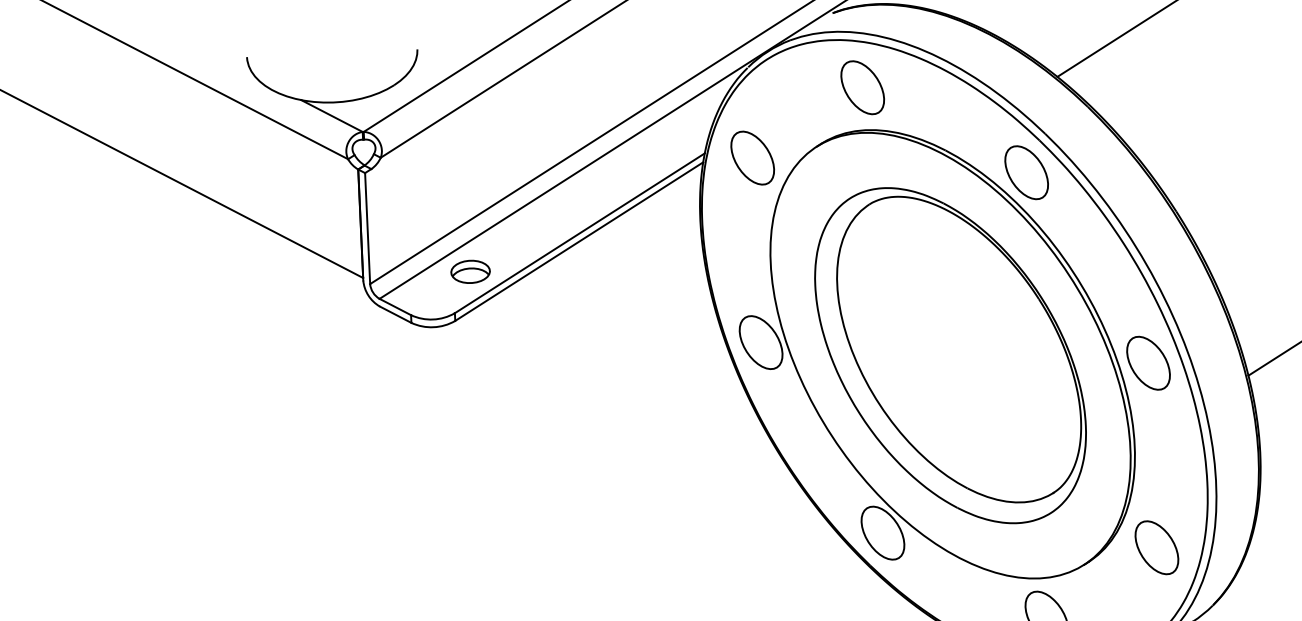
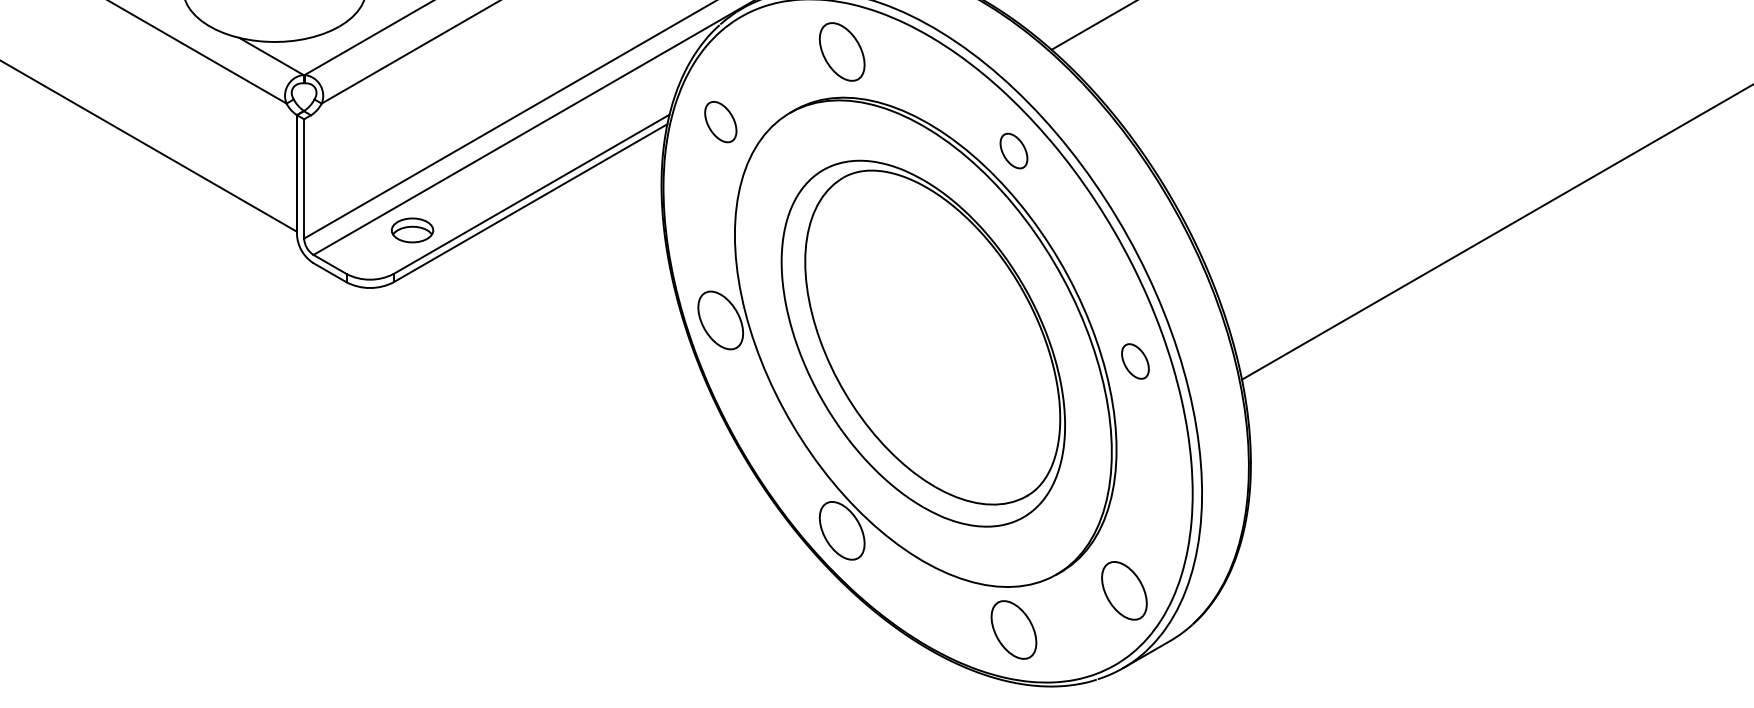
part: (752, 157) -> (720, 121), size x0.7
part: (1026, 172) -> (1013, 150), size x0.6
part: (1148, 363) -> (1135, 361), size x0.6
part: (1156, 547) -> (1124, 590), moved

